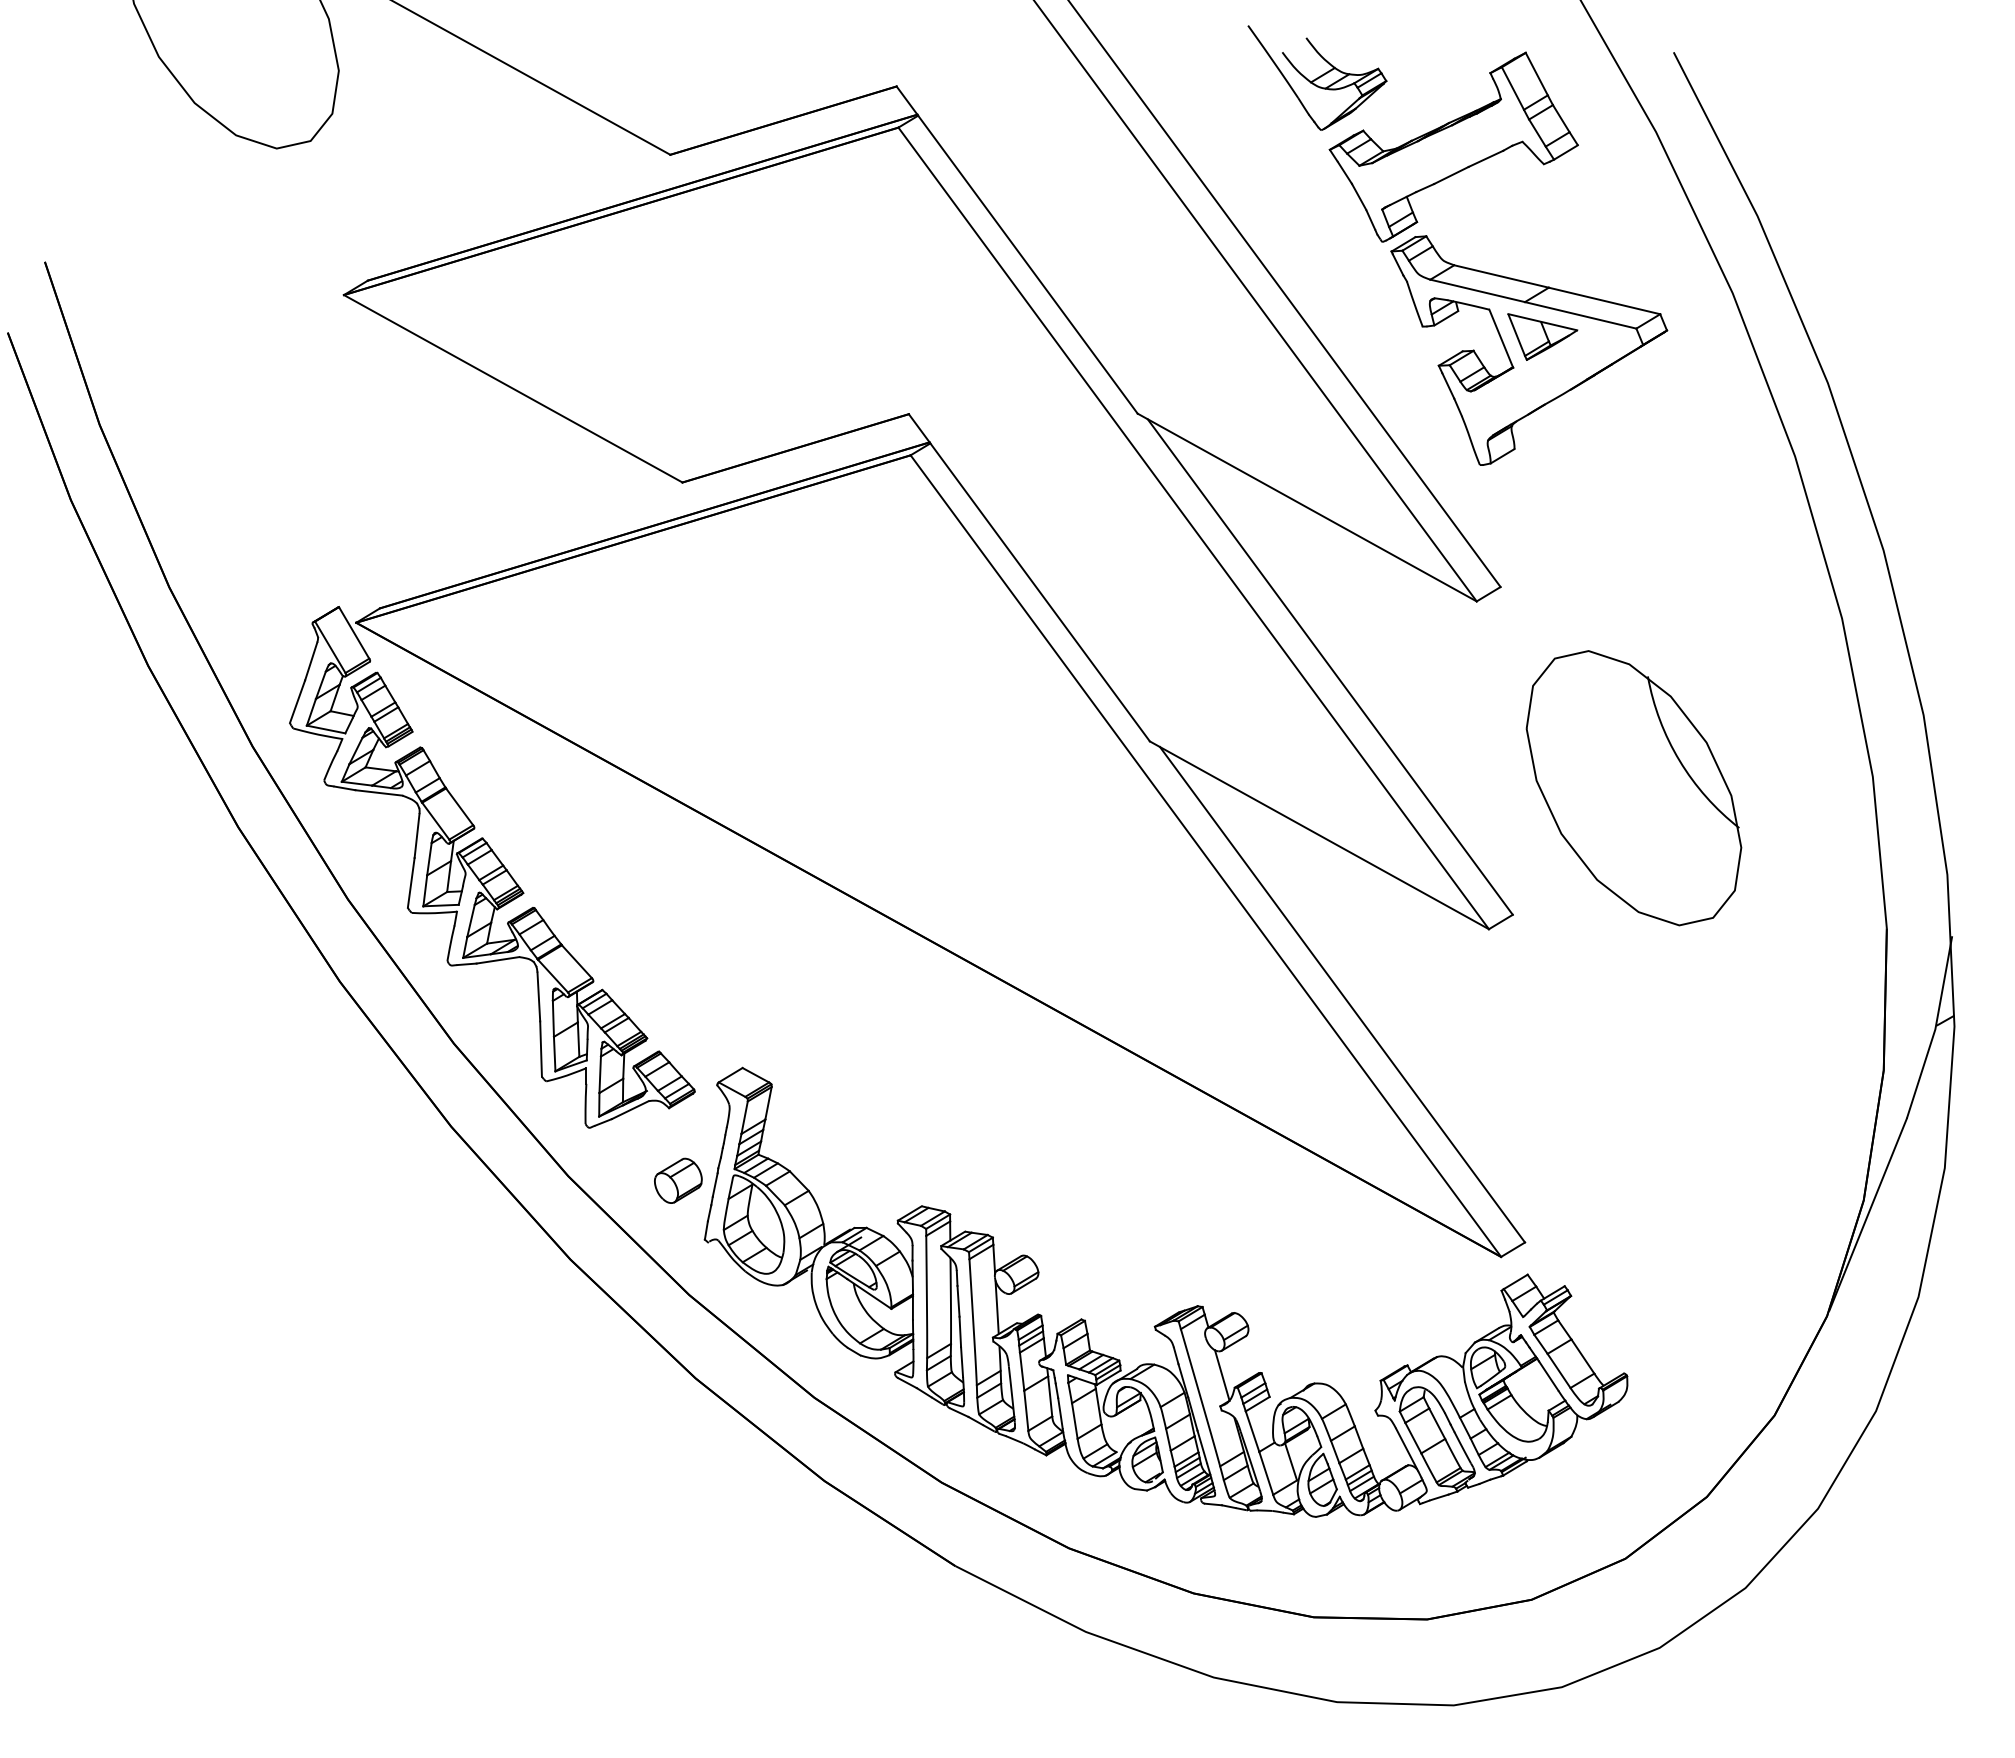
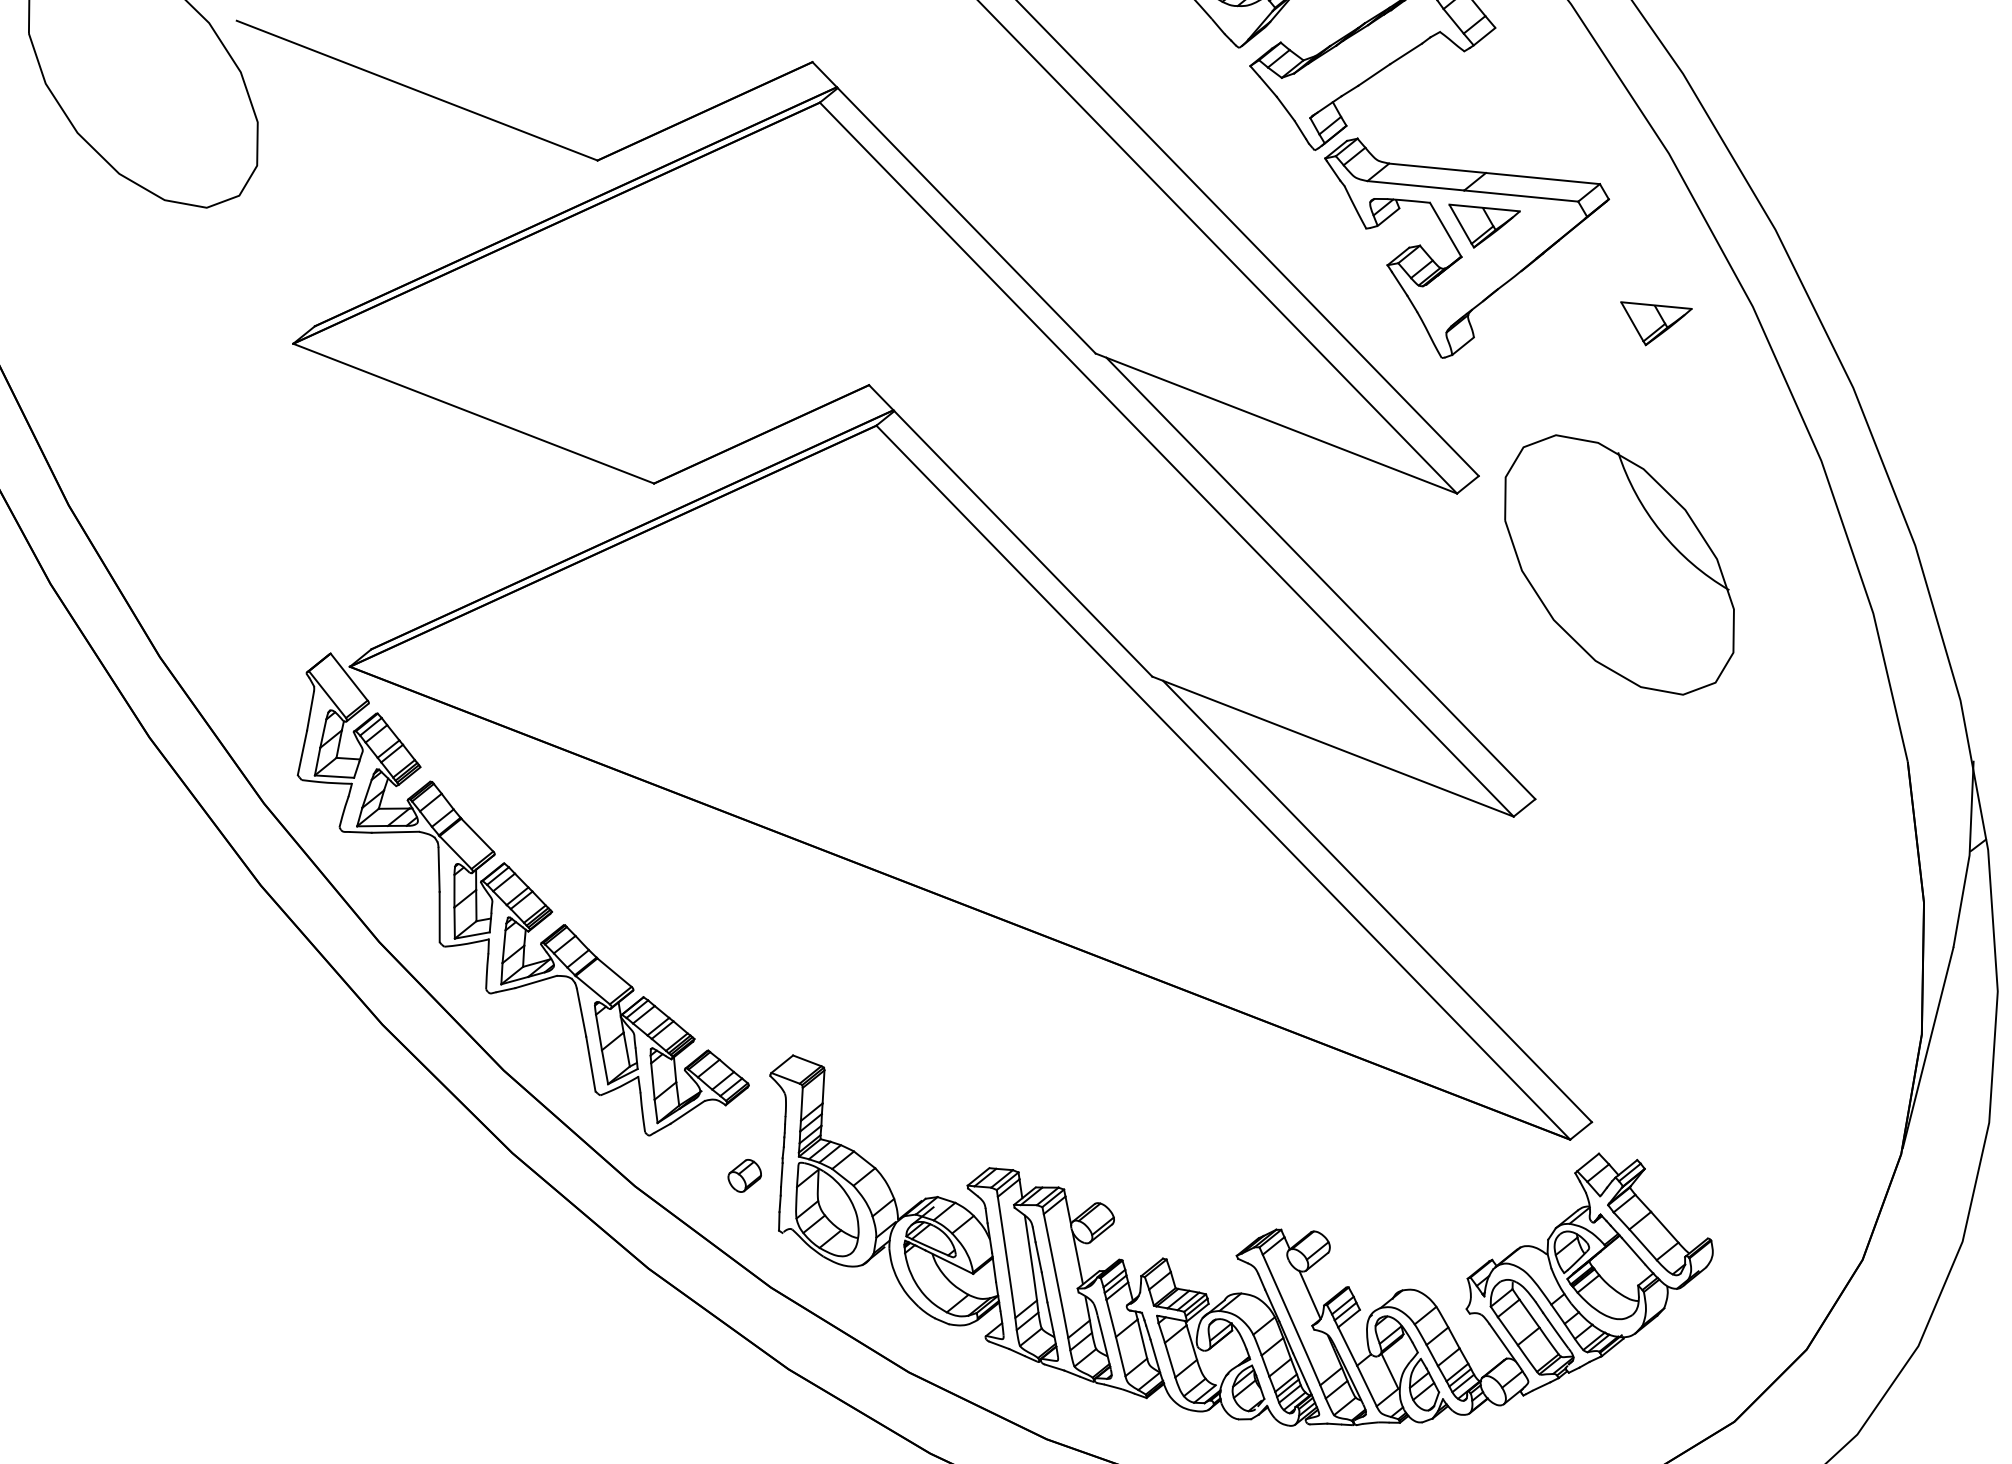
part: (1699, 456) -> (1658, 319), added
part: (1633, 788) -> (1619, 565), moved
part: (678, 1180) -> (744, 1175), size x0.7

